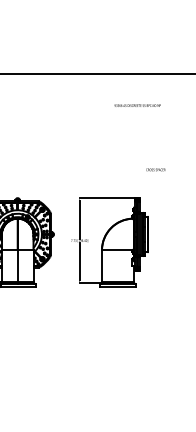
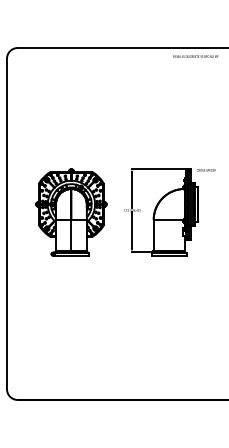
text: (137, 105) -> (195, 56), moved
text: (156, 170) -> (206, 170), moved

